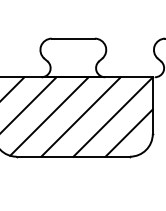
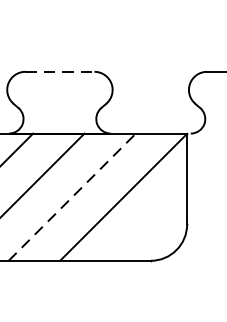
line: (73, 38) -> (60, 71), solid -> dashed
line: (81, 116) -> (72, 196), solid -> dashed
line: (128, 132) -> (148, 222), removed

